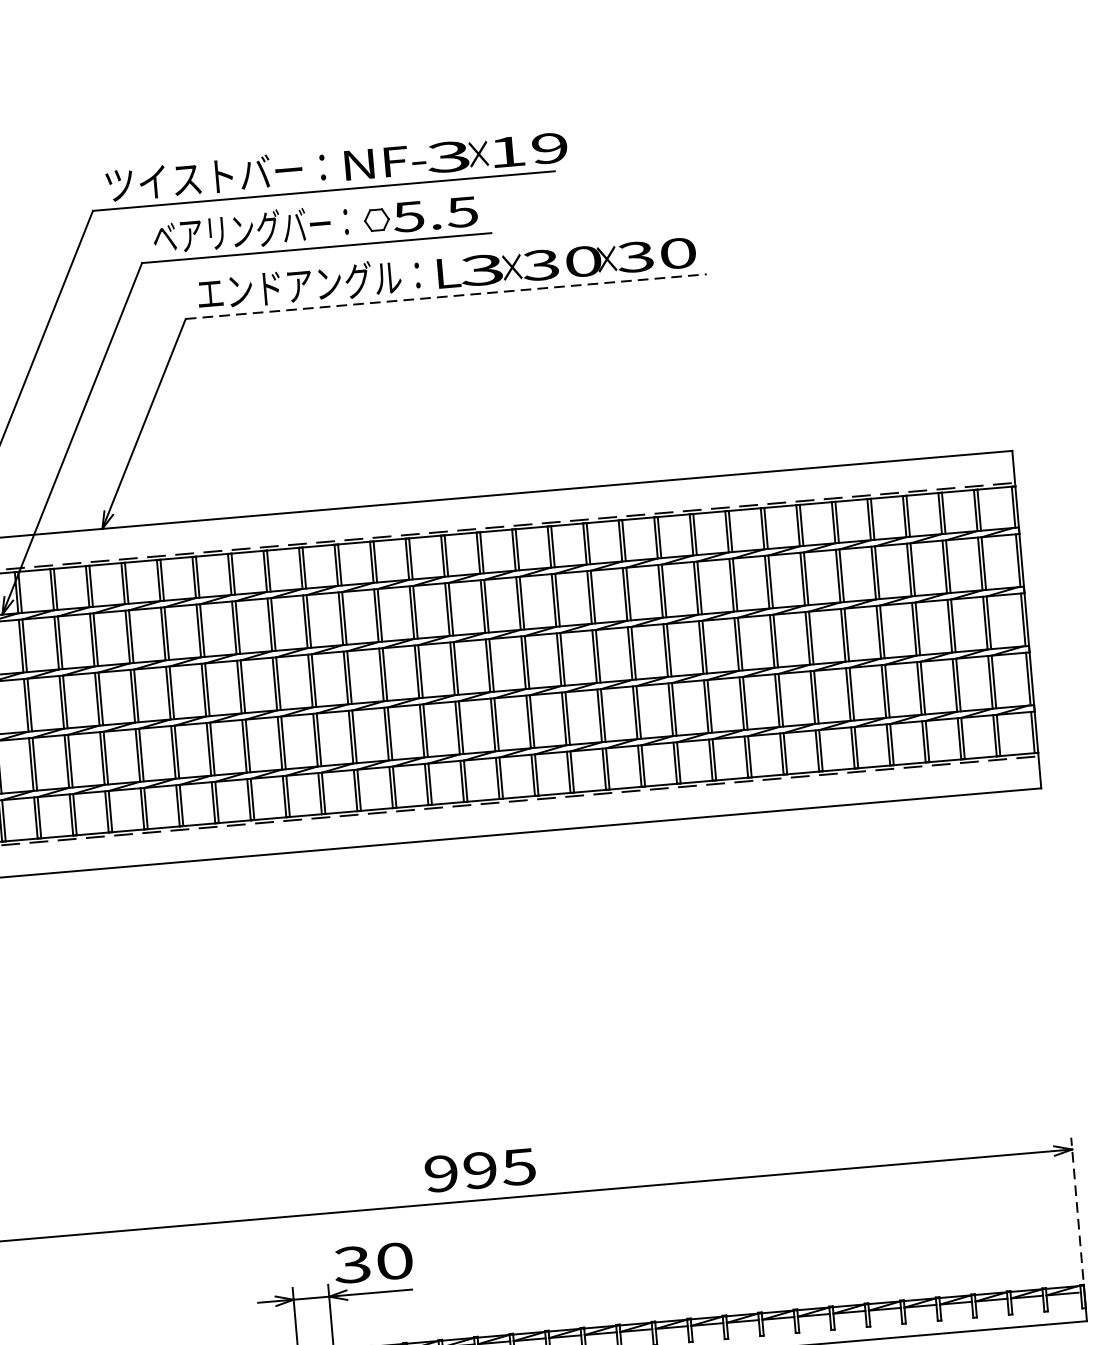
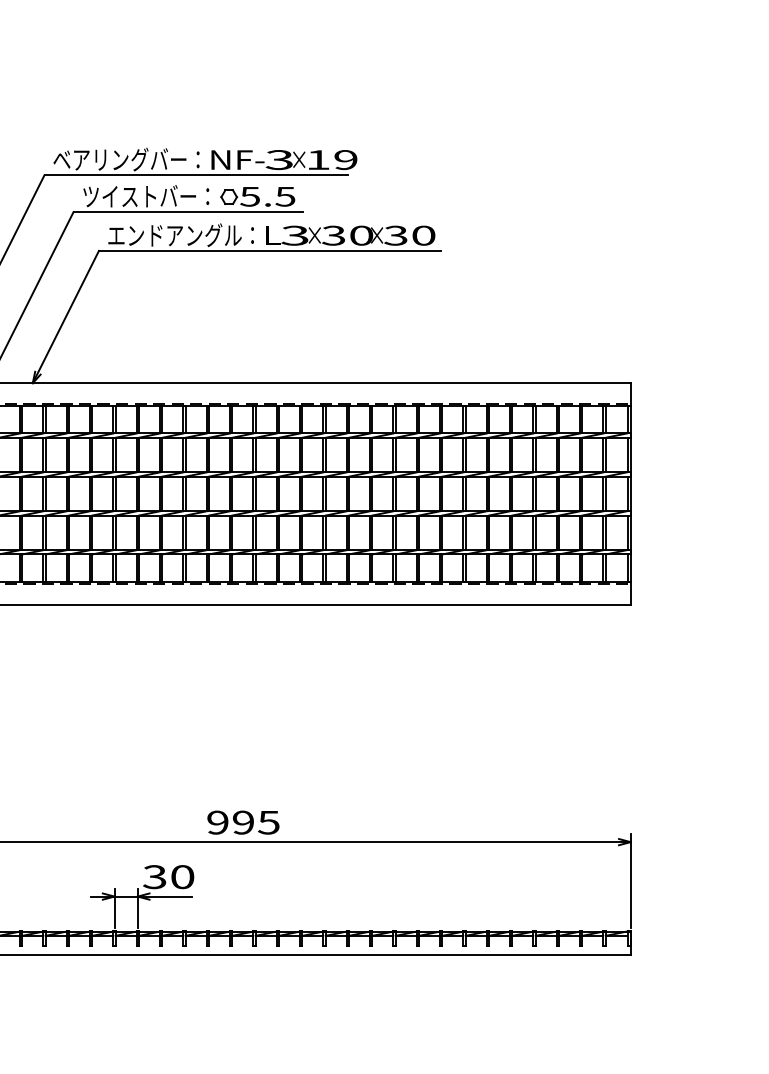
text: (215, 176) -> (126, 159), ツイストバー： -> ベアリングバー：
text: (251, 229) -> (146, 196), ベアリングバー： -> ツイストバー：
line: (446, 295) -> (270, 250), dashed -> solid
line: (1077, 1209) -> (630, 881), dashed -> solid

